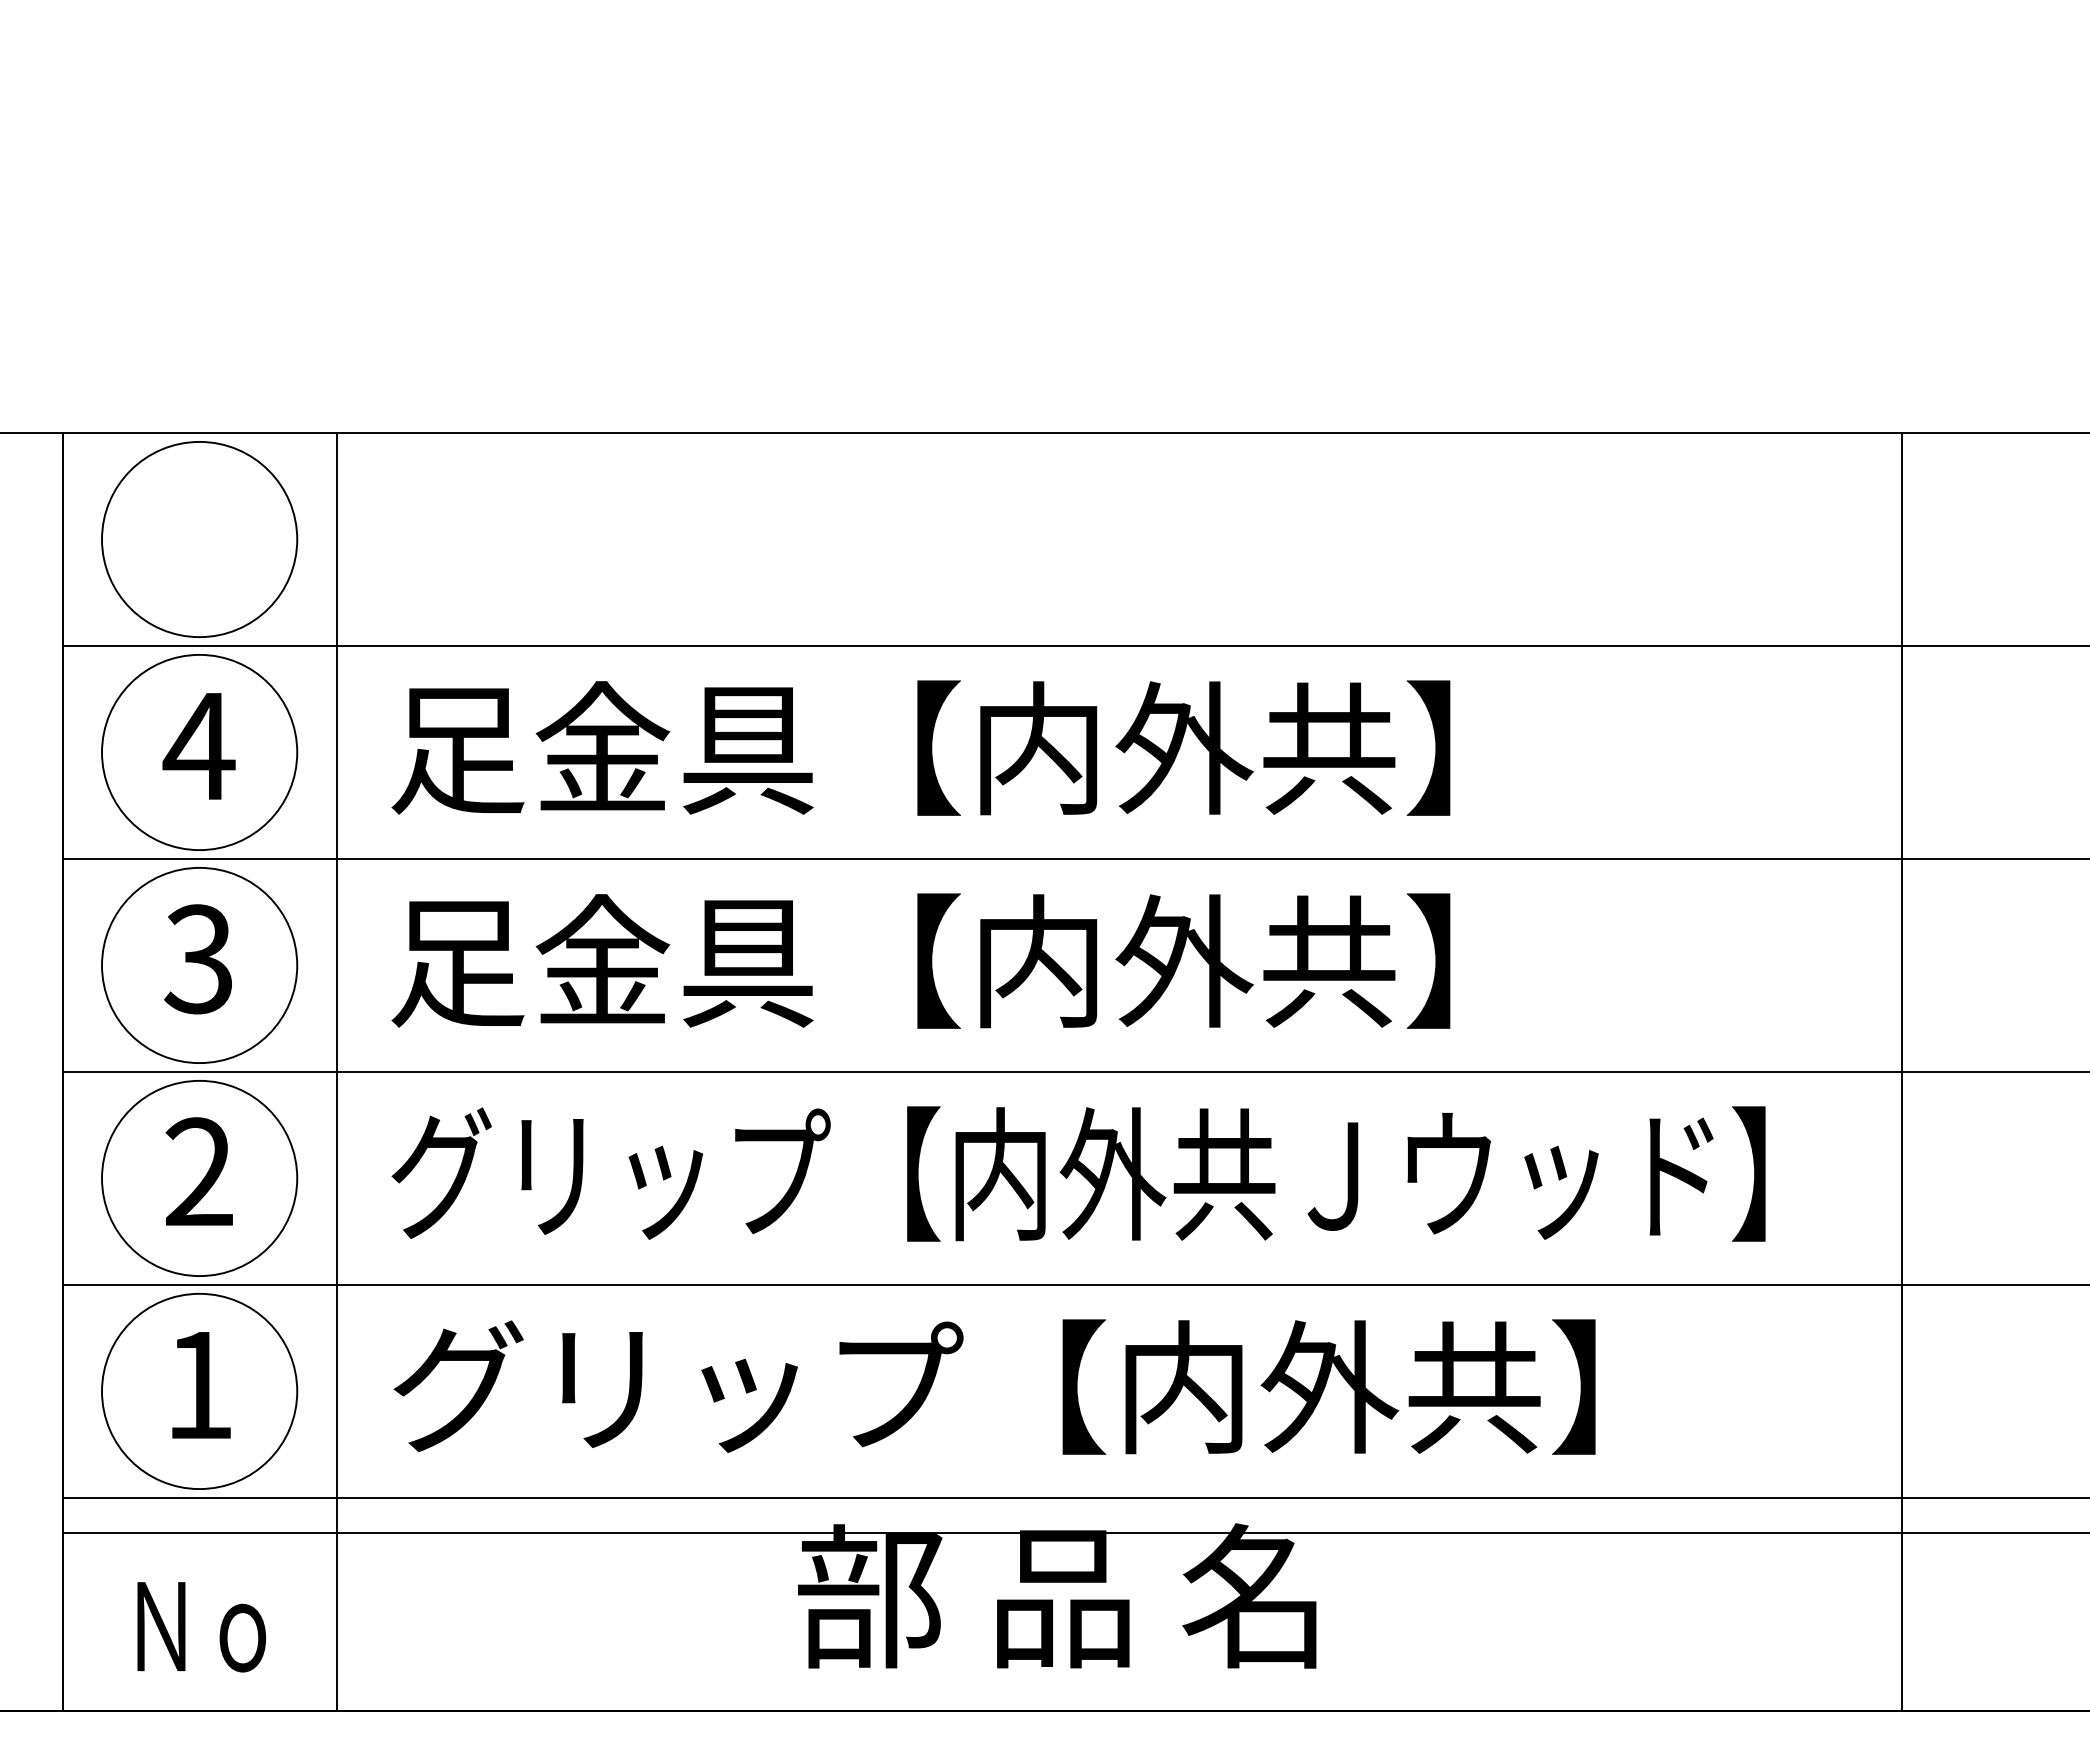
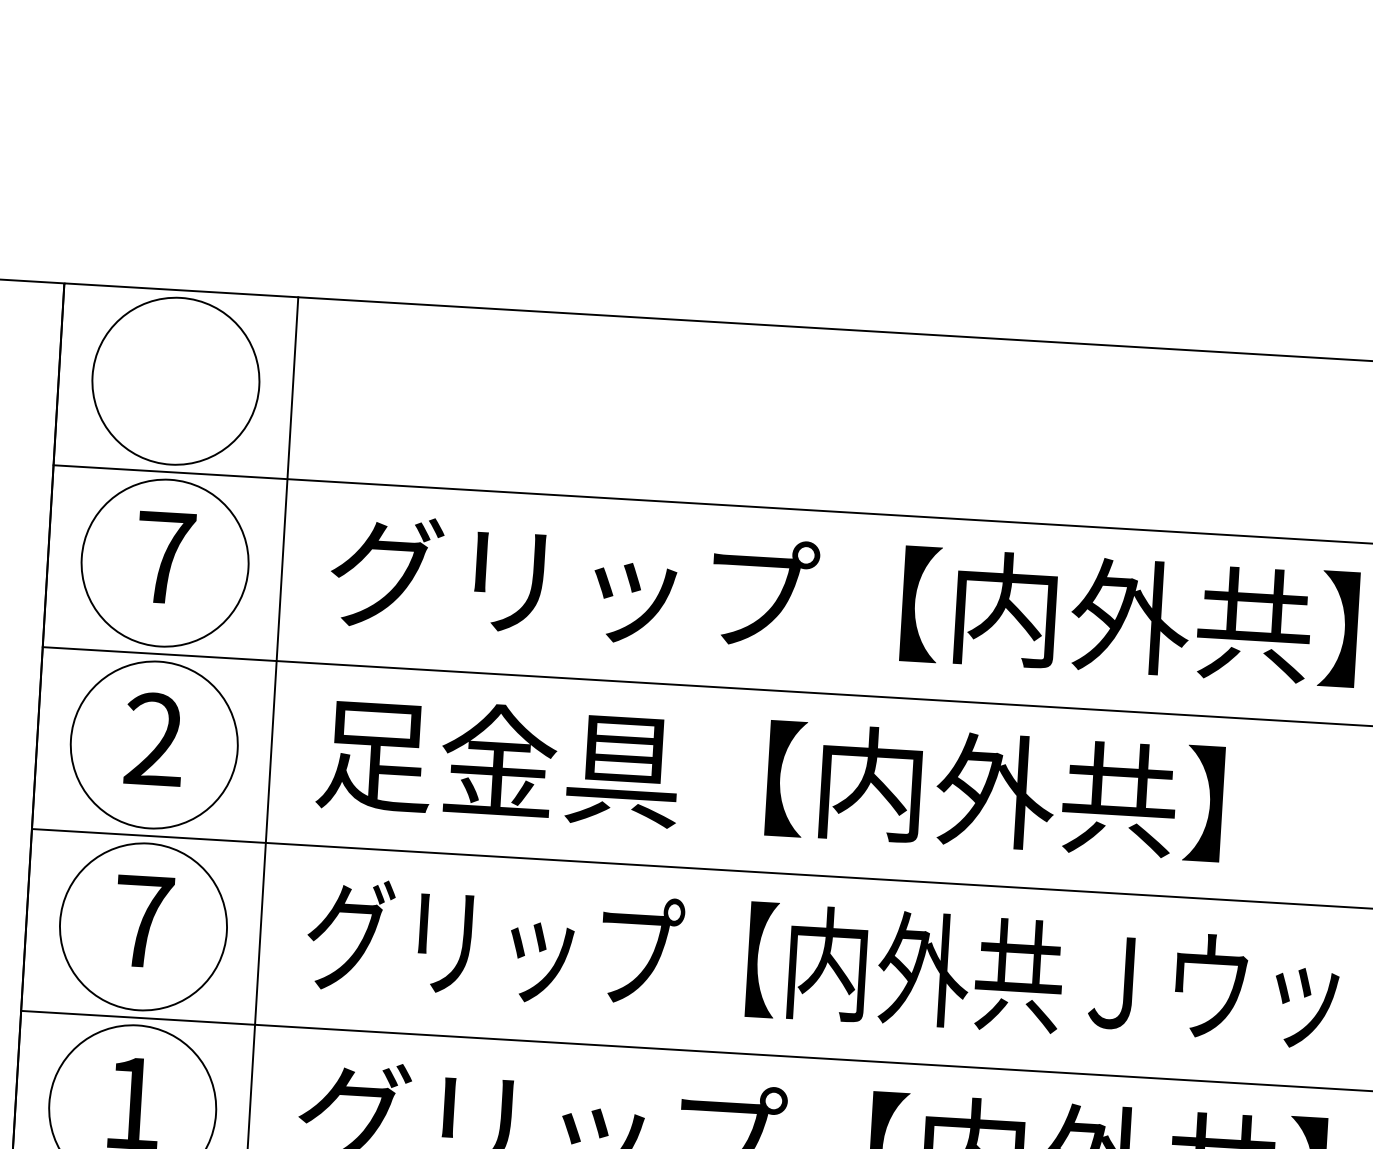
text: (198, 746) -> (164, 557), 4 -> 7
text: (993, 747) -> (843, 599), 足金具【内外共】 -> グリップ【内外共】
text: (198, 959) -> (153, 739), 3 -> 2
text: (199, 1171) -> (143, 920), 2 -> 7

